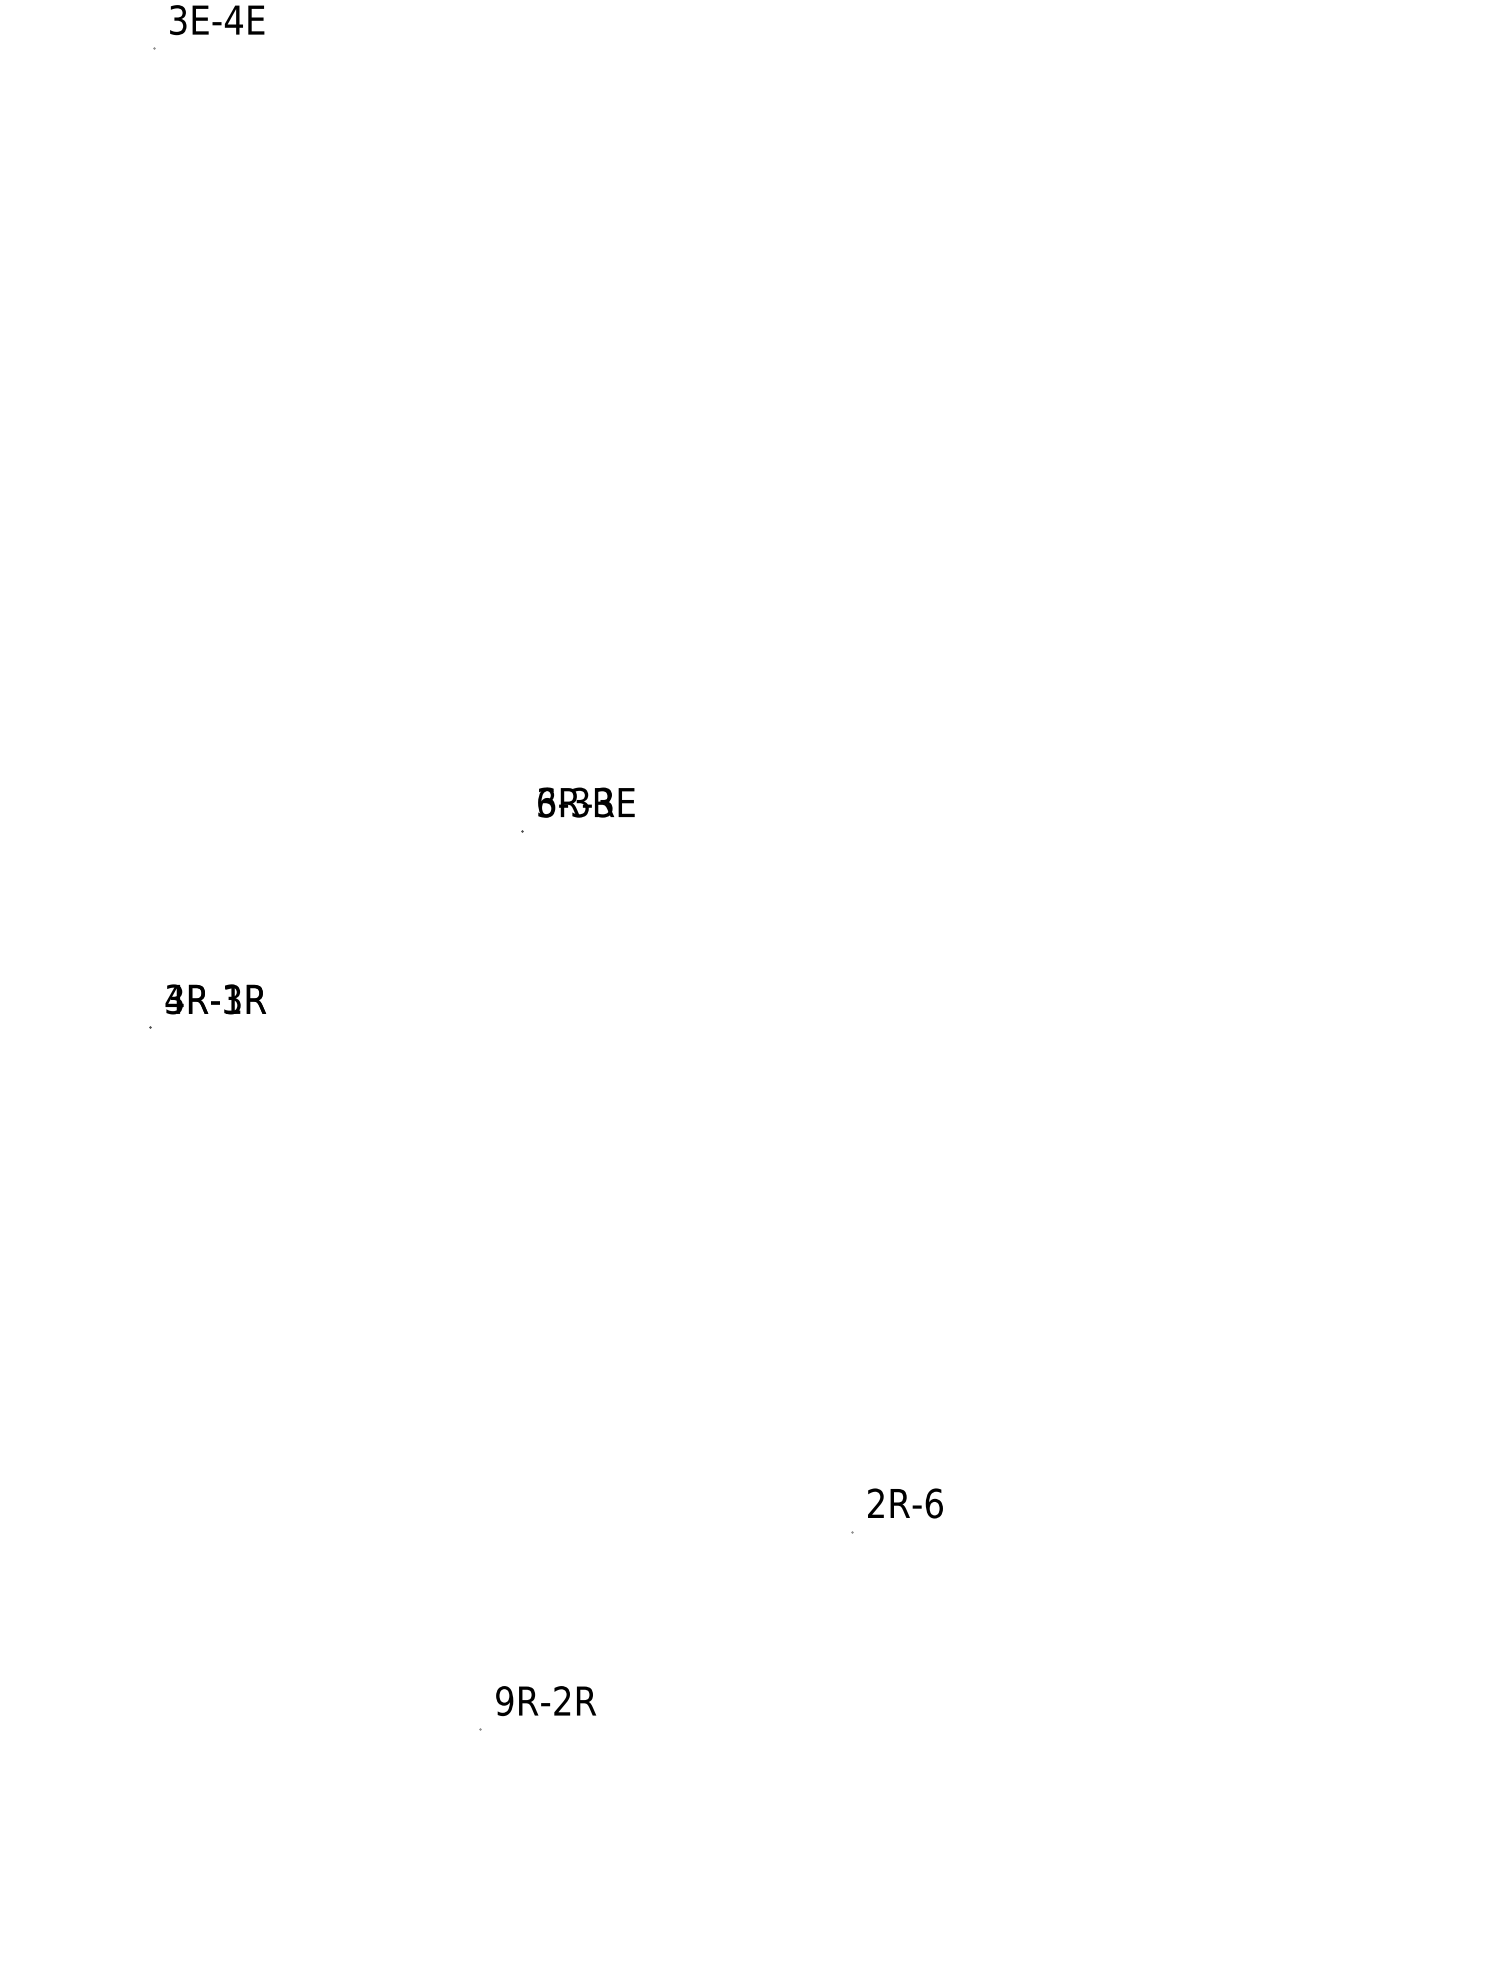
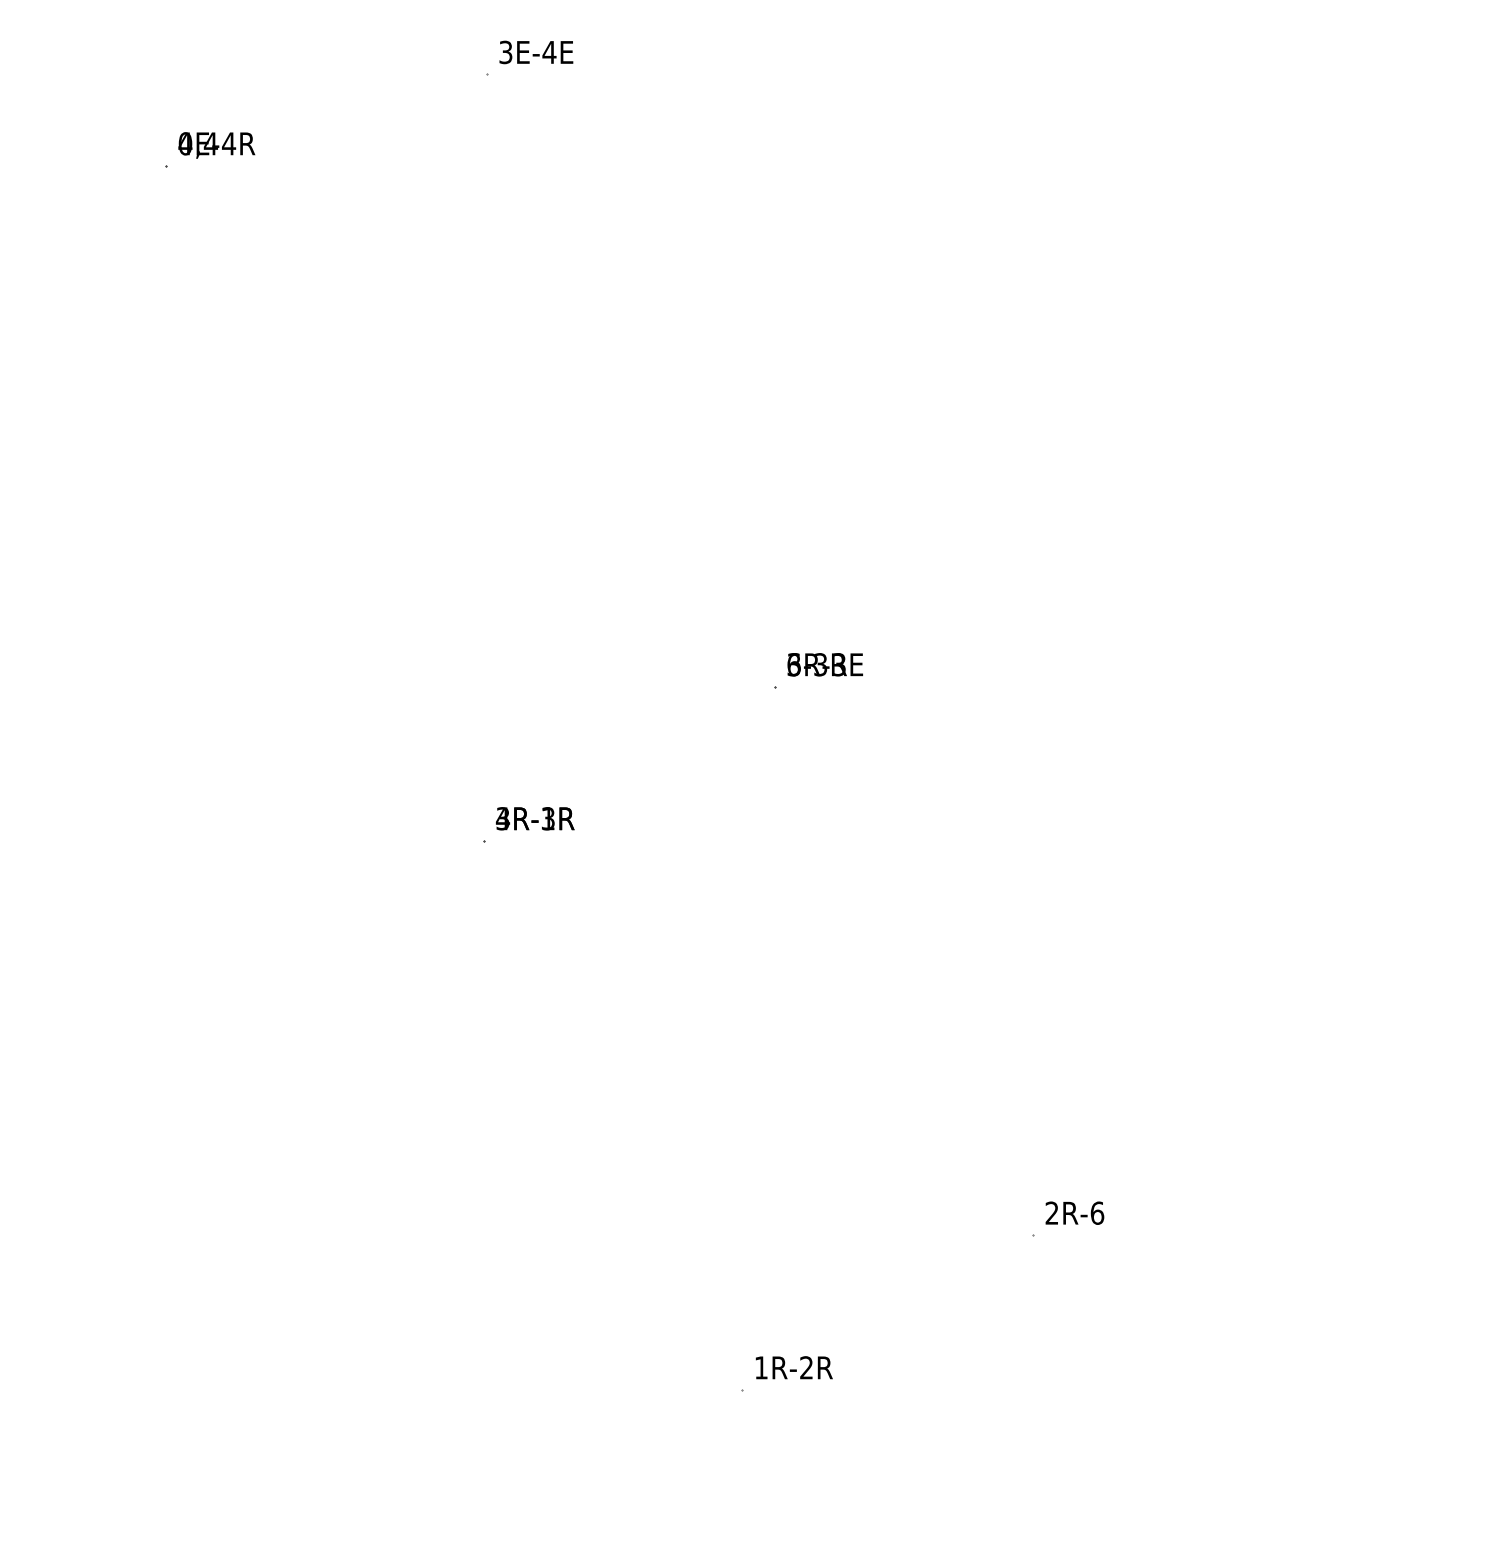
text: (503, 1700) -> (760, 1367), 9R-2R -> 1R-2R

